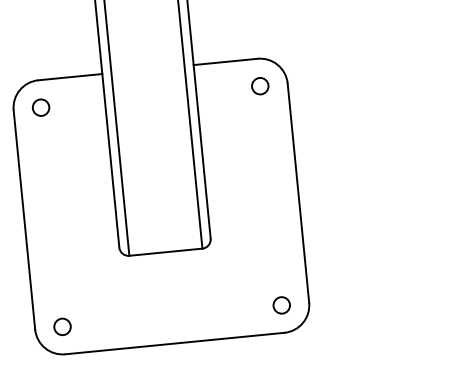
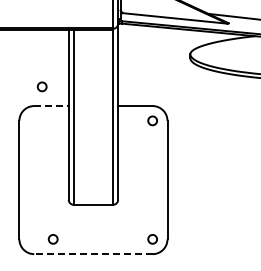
line: (70, 77) -> (51, 106), solid -> dashed
circle: (39, 107) -> (41, 86), moved
circle: (61, 327) -> (52, 239), moved
line: (173, 344) -> (92, 254), solid -> dashed

